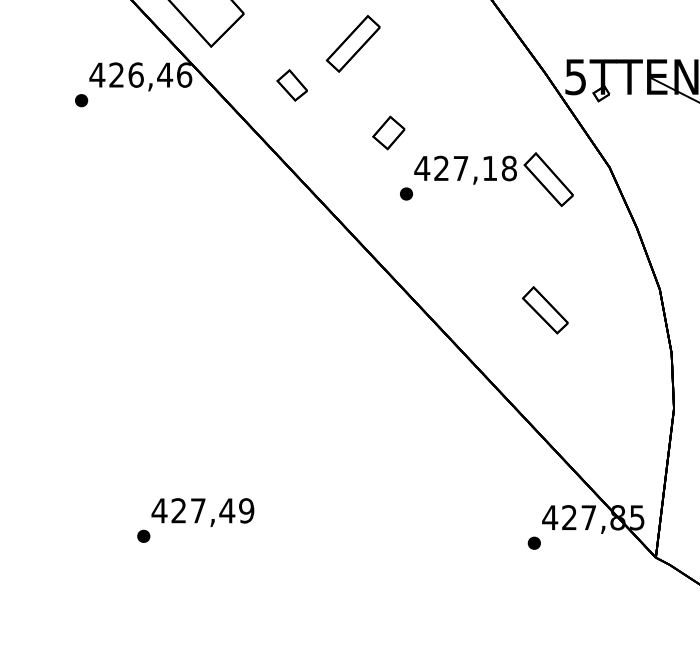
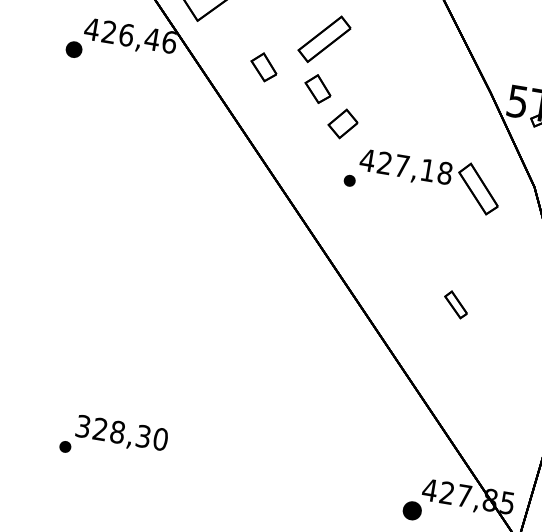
part: (354, 99) -> (317, 89), added
part: (81, 100) -> (74, 49), size x1.4
part: (544, 310) -> (455, 304), size x0.6
text: (202, 510) -> (121, 432), 427,49 -> 328,30
part: (533, 542) -> (411, 509), size x1.6

